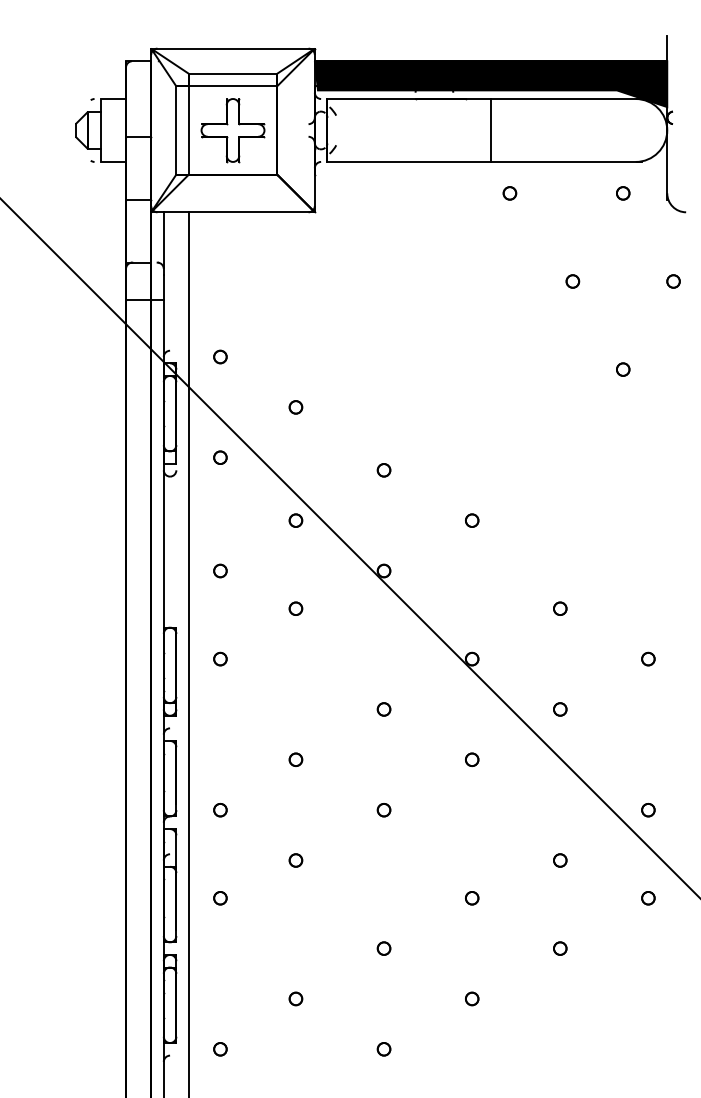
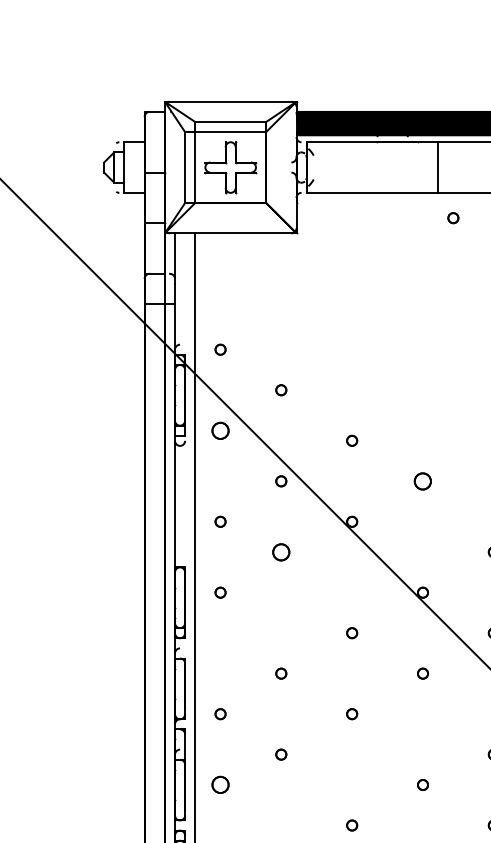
part: (220, 457) -> (220, 430), size x1.6
part: (472, 520) -> (423, 481), size x1.6
part: (295, 608) -> (280, 551), size x1.6
part: (220, 898) -> (220, 785), size x1.6

